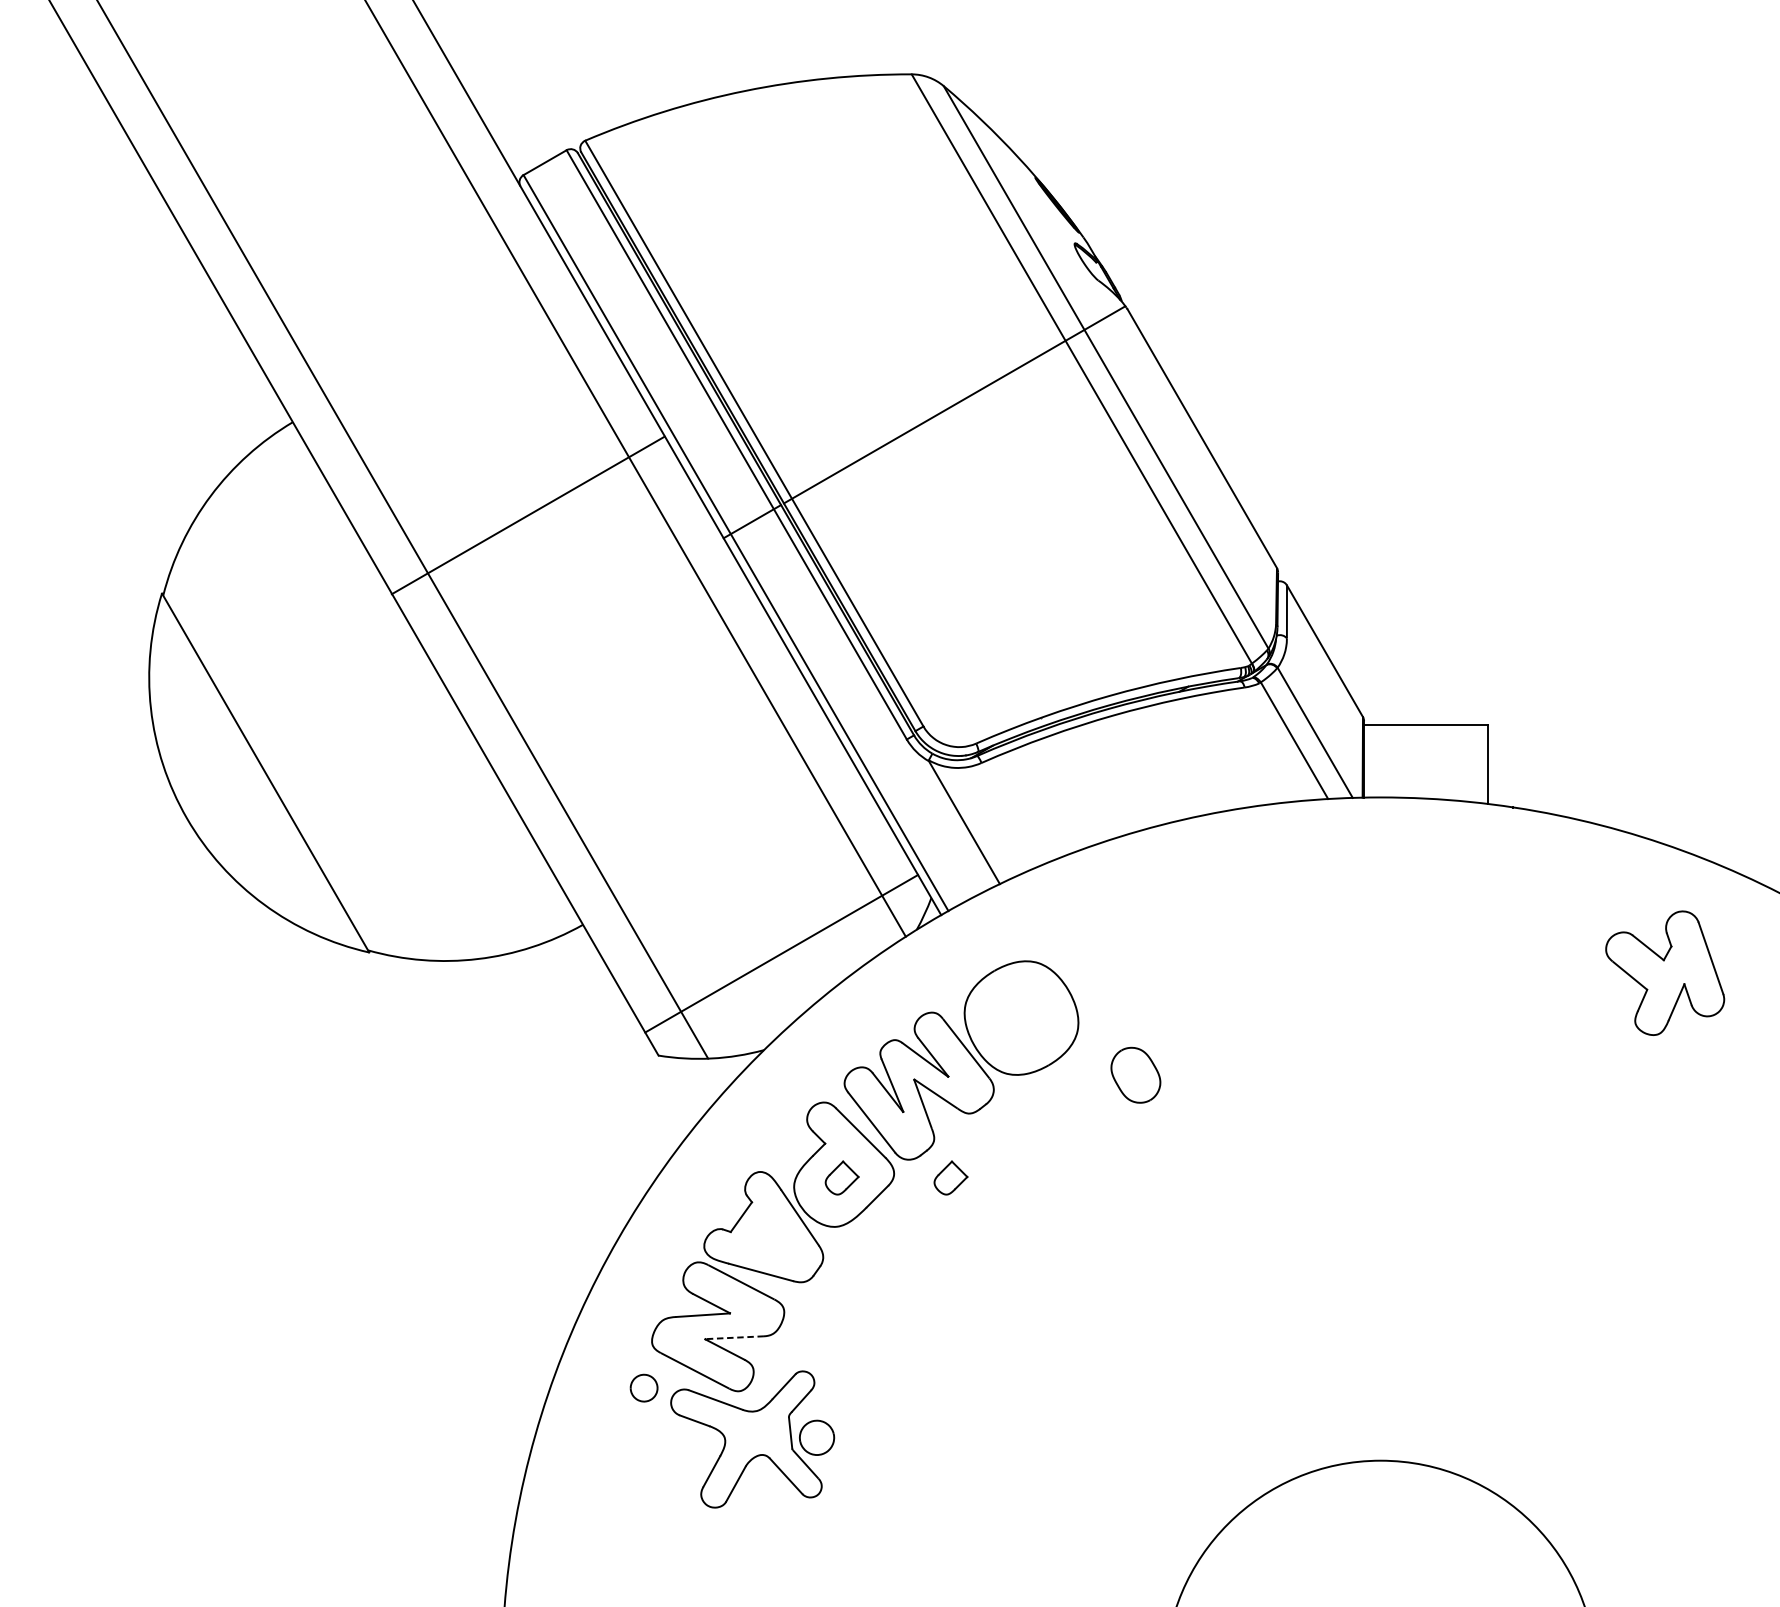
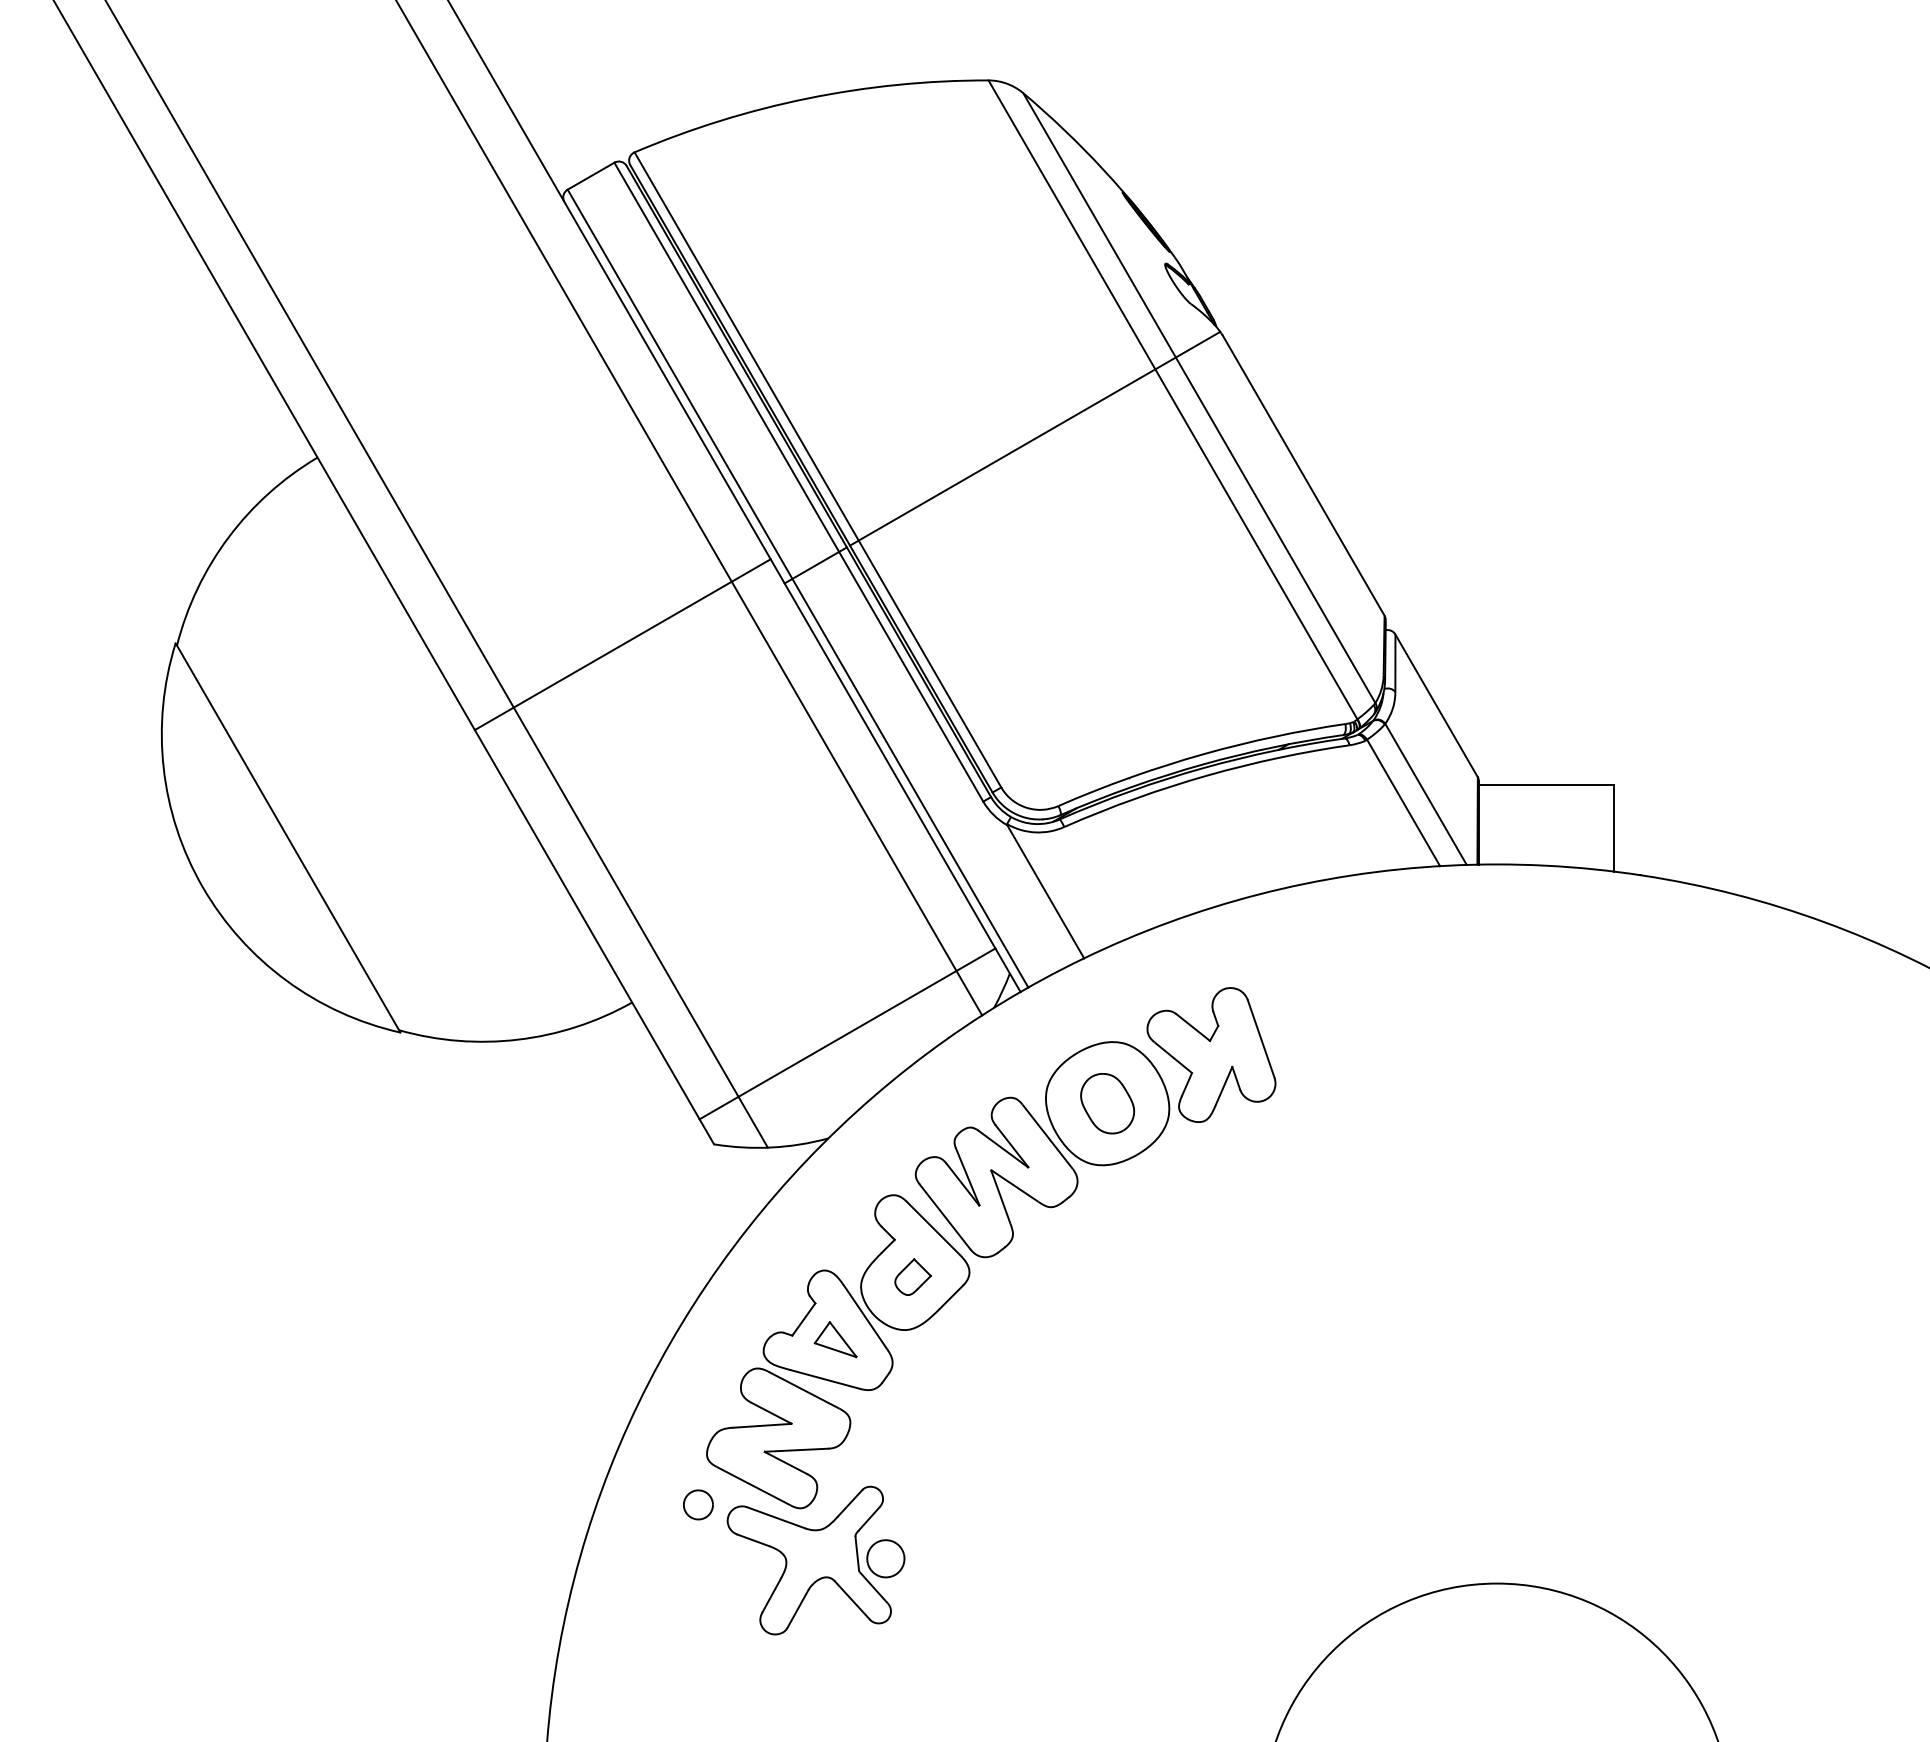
line: (527, 515) -> (622, 644), moved
part: (1665, 972) -> (1211, 1054), moved
part: (1135, 1075) -> (1107, 1103), moved
part: (950, 1177) -> (1030, 1276), removed
part: (770, 1235) -> (835, 1339), added
line: (734, 1337) -> (796, 1450), dashed -> solid

